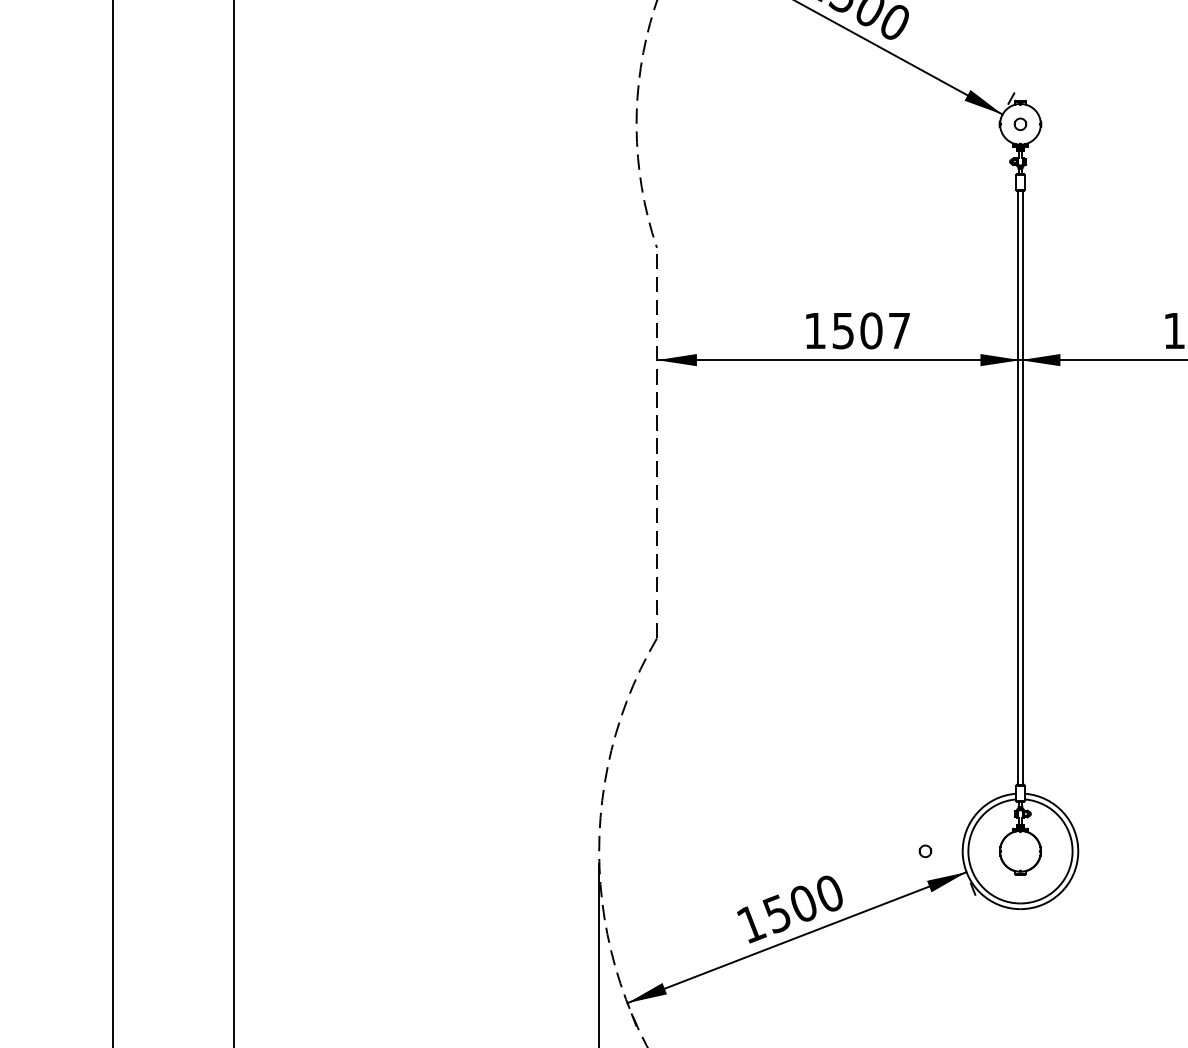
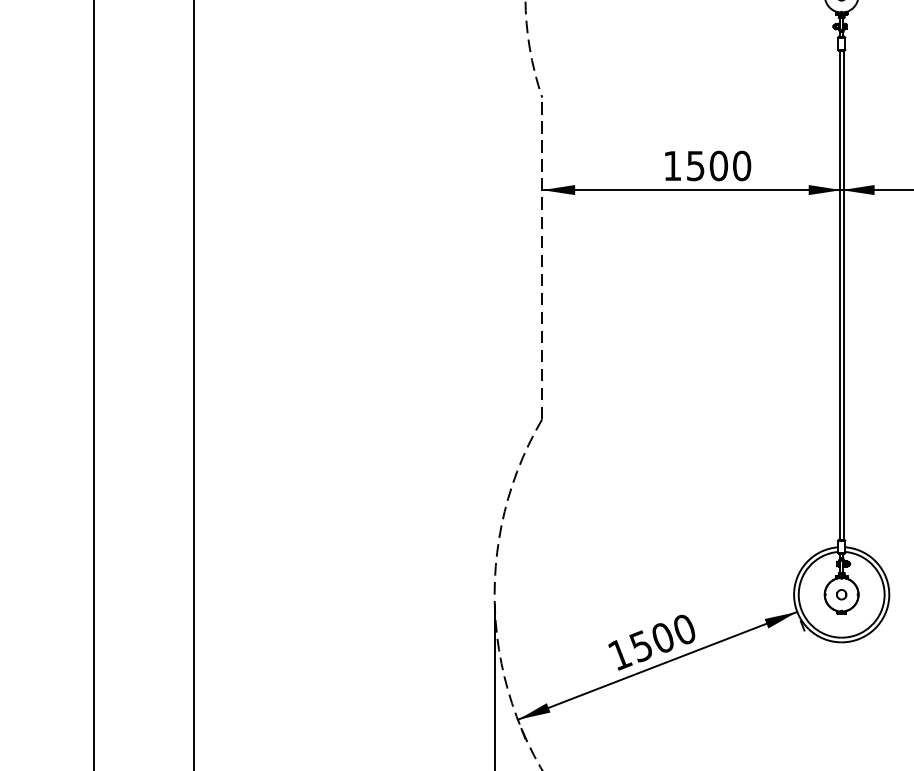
text: (899, 330) -> (742, 165), 1507 -> 1500
part: (925, 851) -> (841, 594), moved

